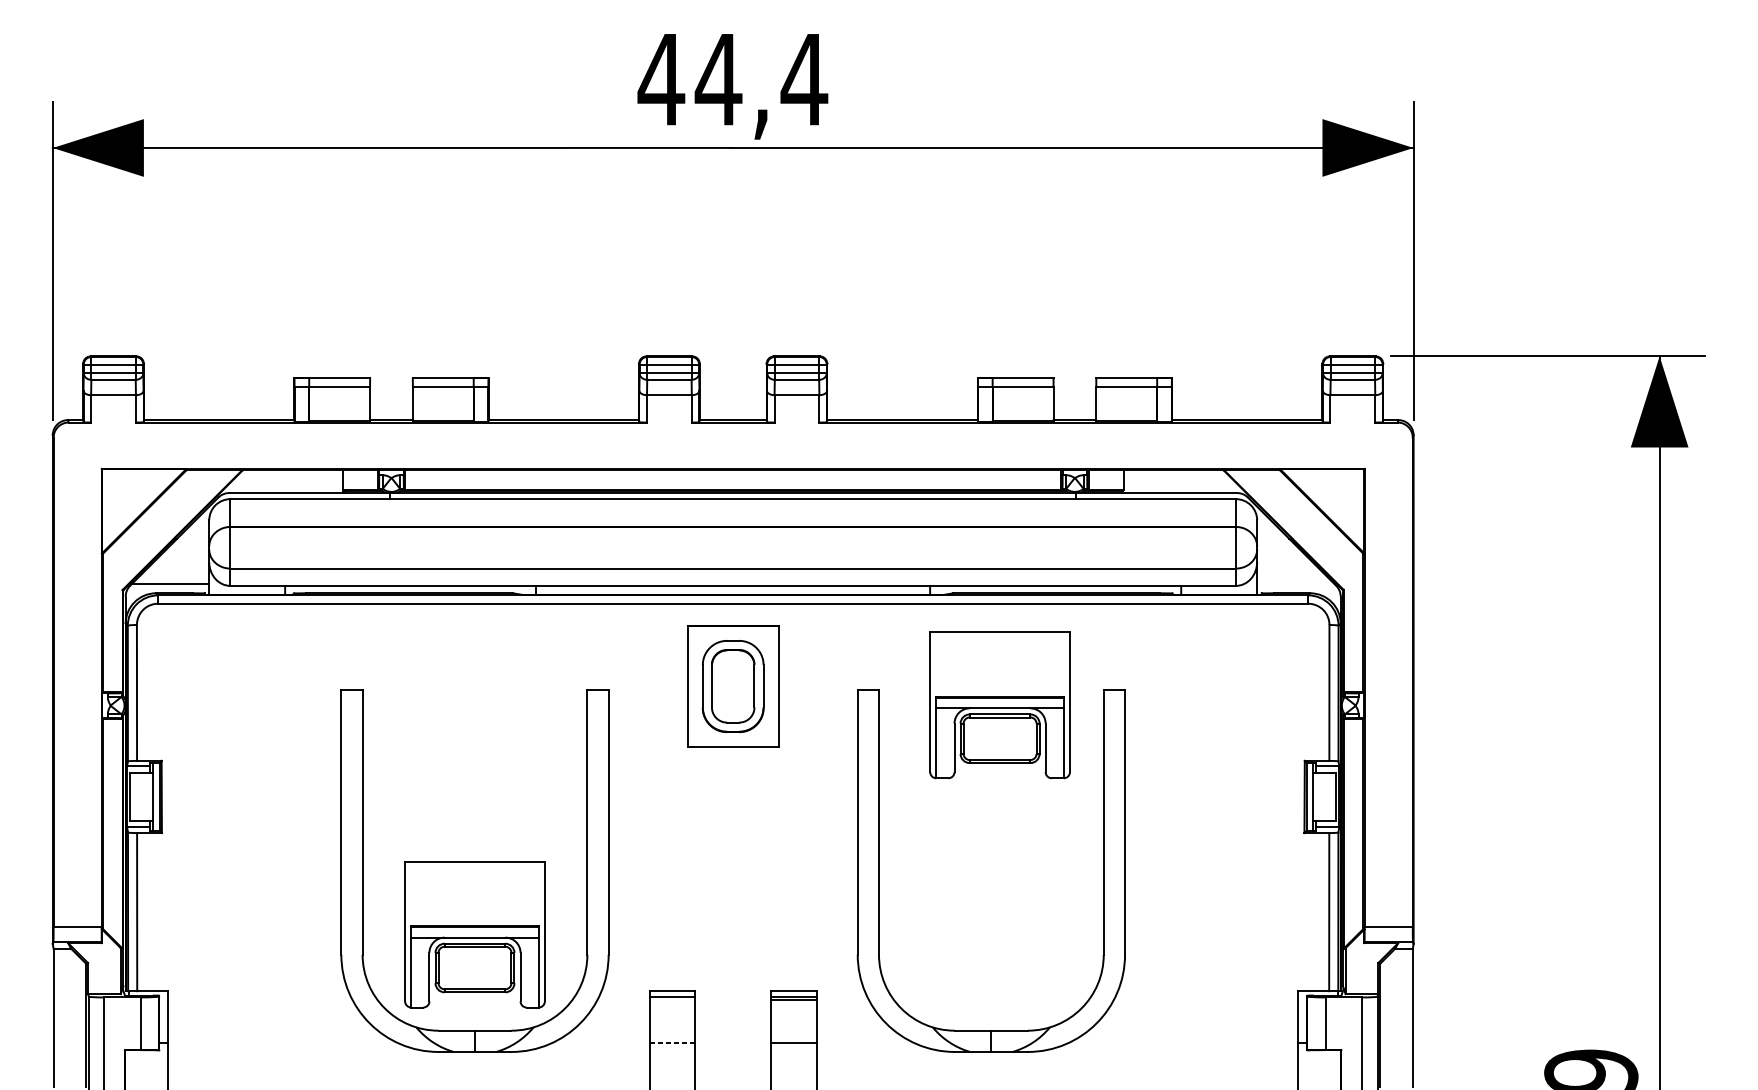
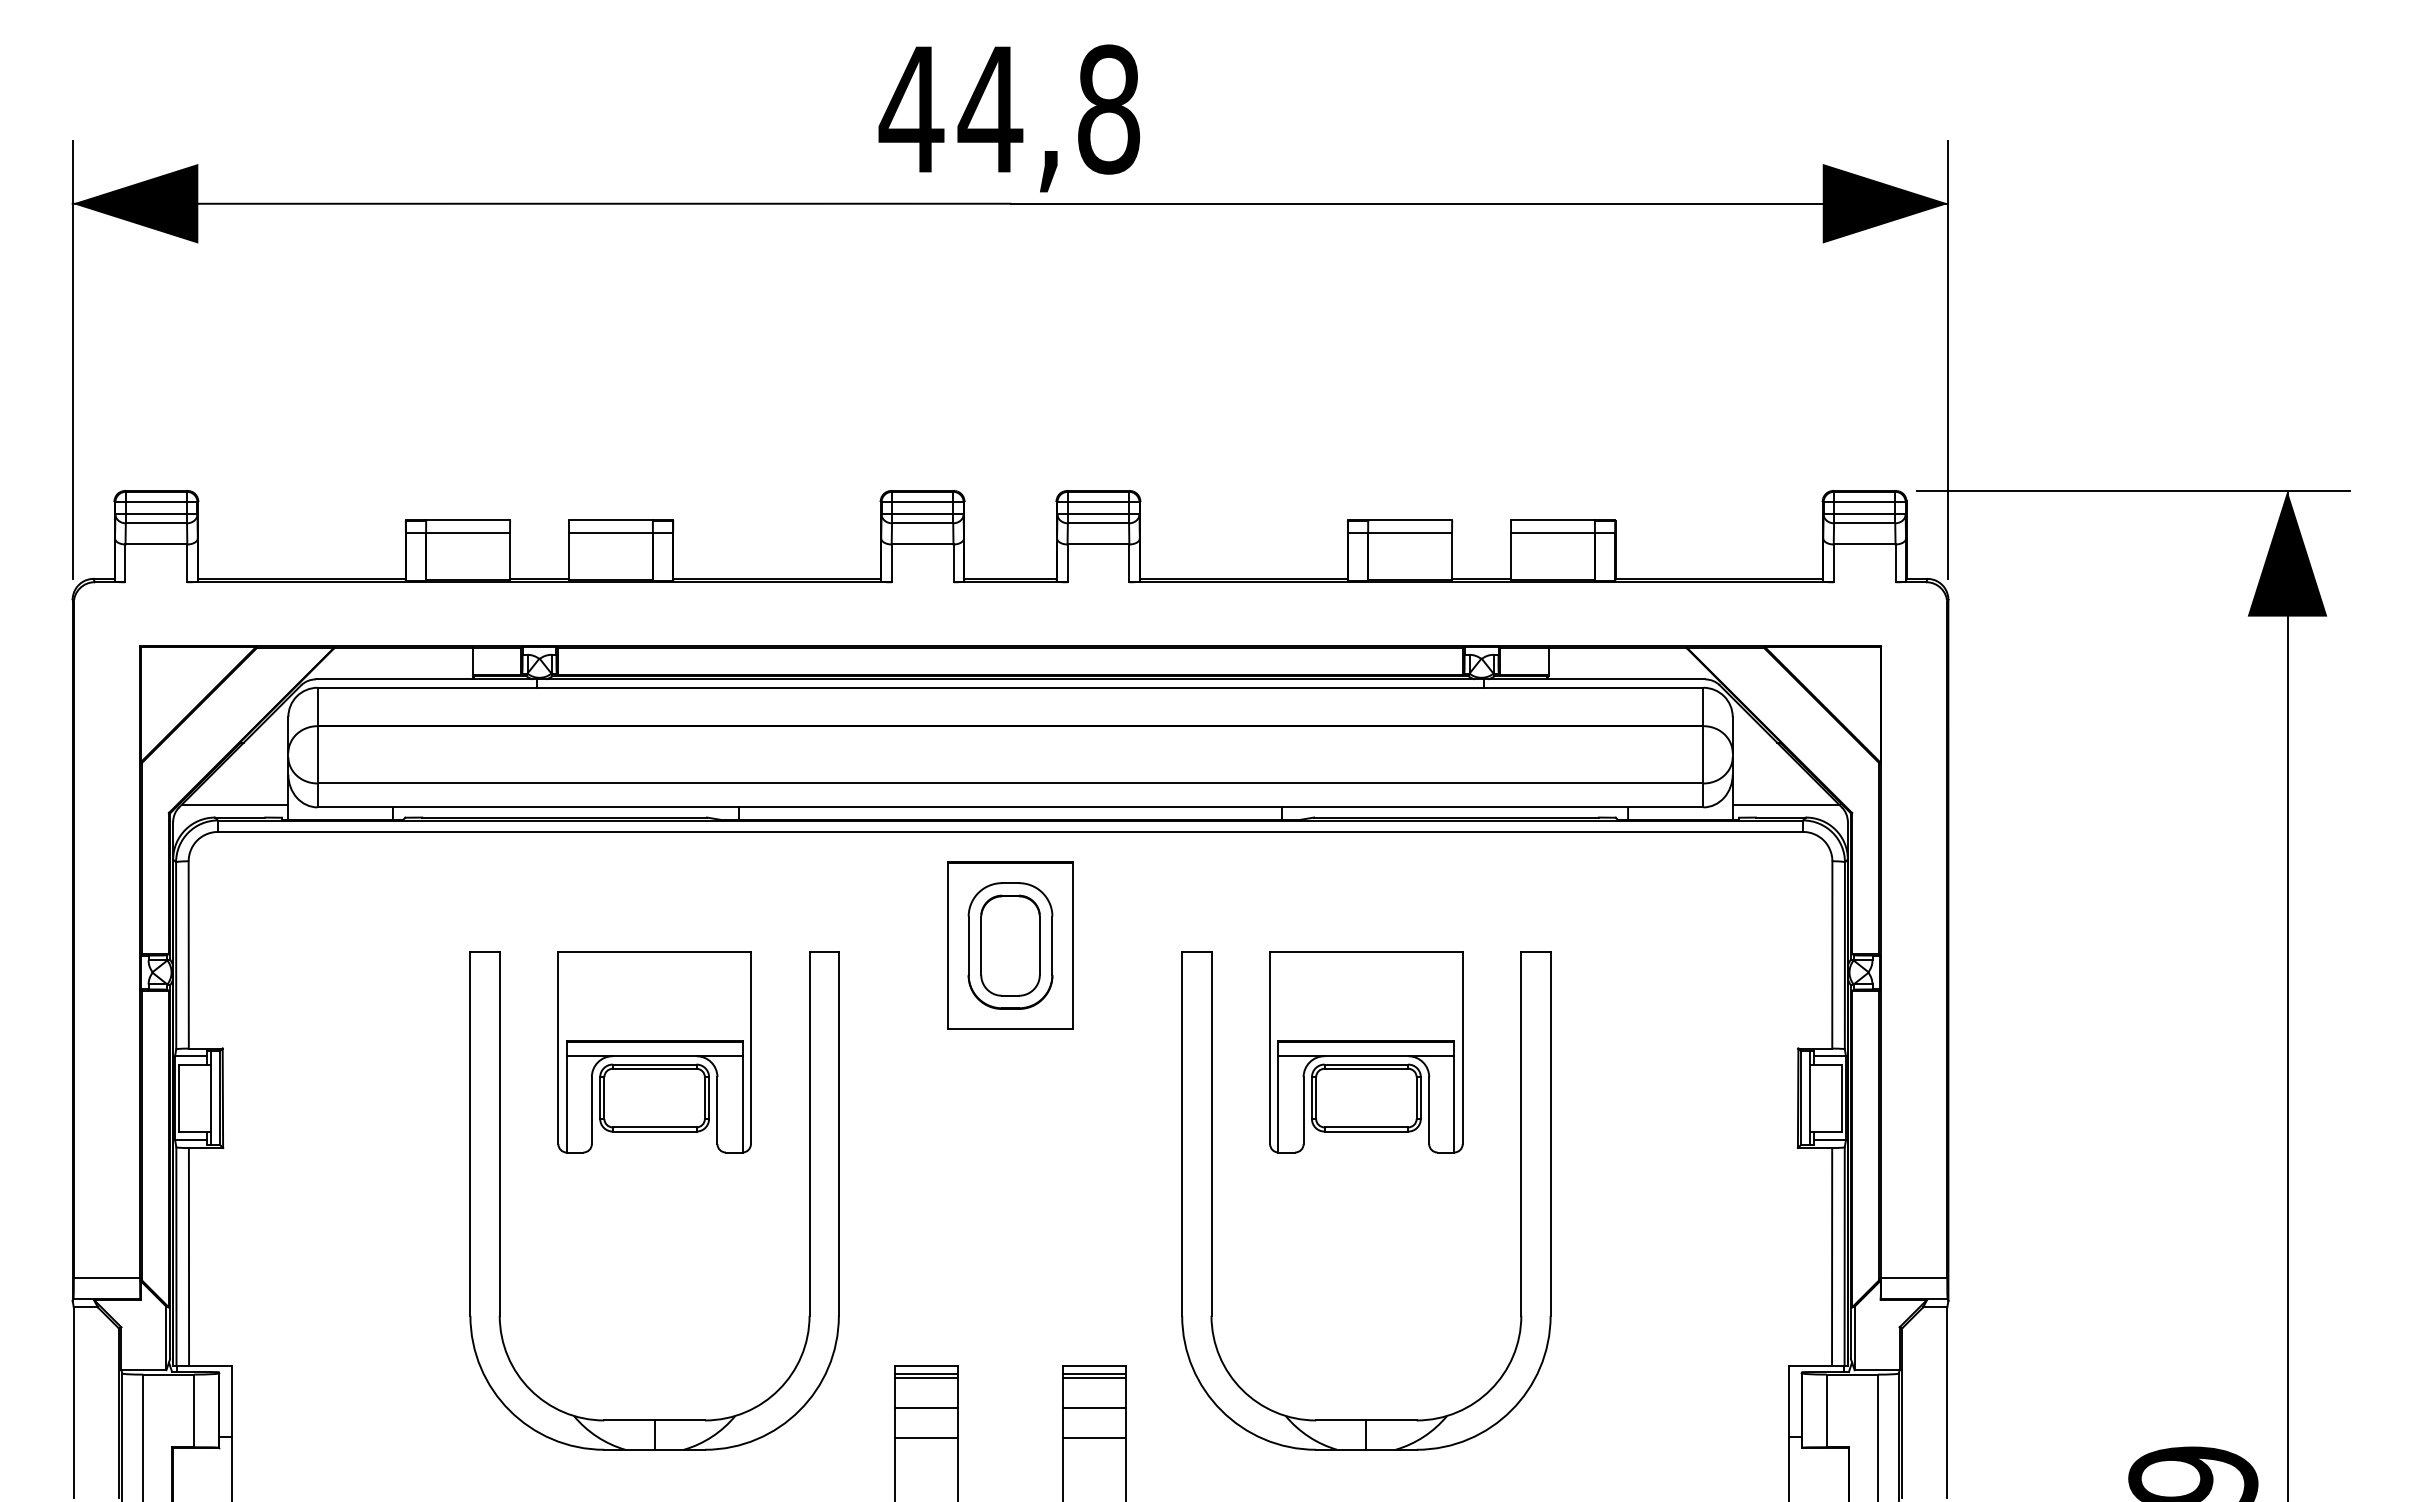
text: (804, 79) -> (1108, 109), 44,4 -> 44,8
line: (1295, 584) -> (1785, 805), added
part: (1000, 705) -> (1366, 1052), moved
part: (474, 934) -> (654, 1052), moved
line: (672, 1000) -> (926, 1378), added
line: (672, 1022) -> (926, 1408), added
line: (793, 1022) -> (1093, 1408), added
line: (672, 1043) -> (927, 1437), dashed -> solid

